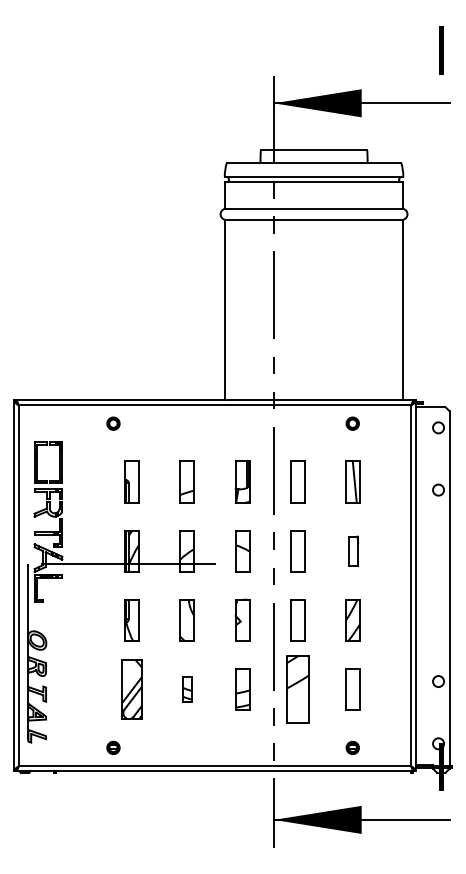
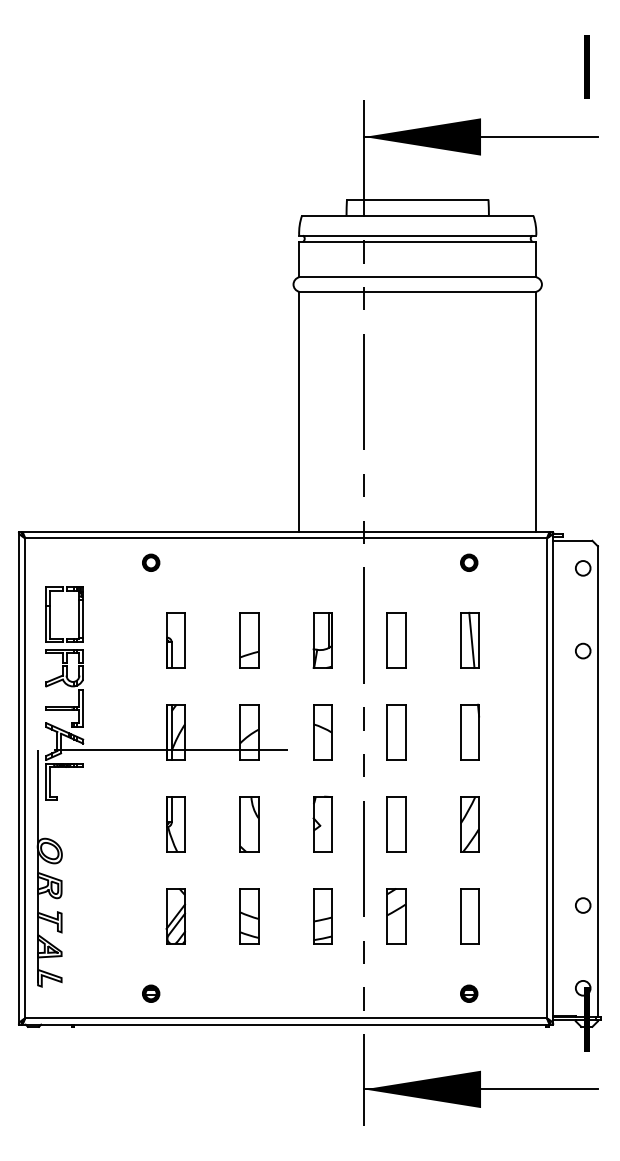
part: (353, 550) -> (469, 731), size x1.43
part: (131, 689) -> (175, 916), size x0.71
part: (187, 689) -> (249, 916), size x1.67
part: (298, 689) -> (396, 916), size x0.62

